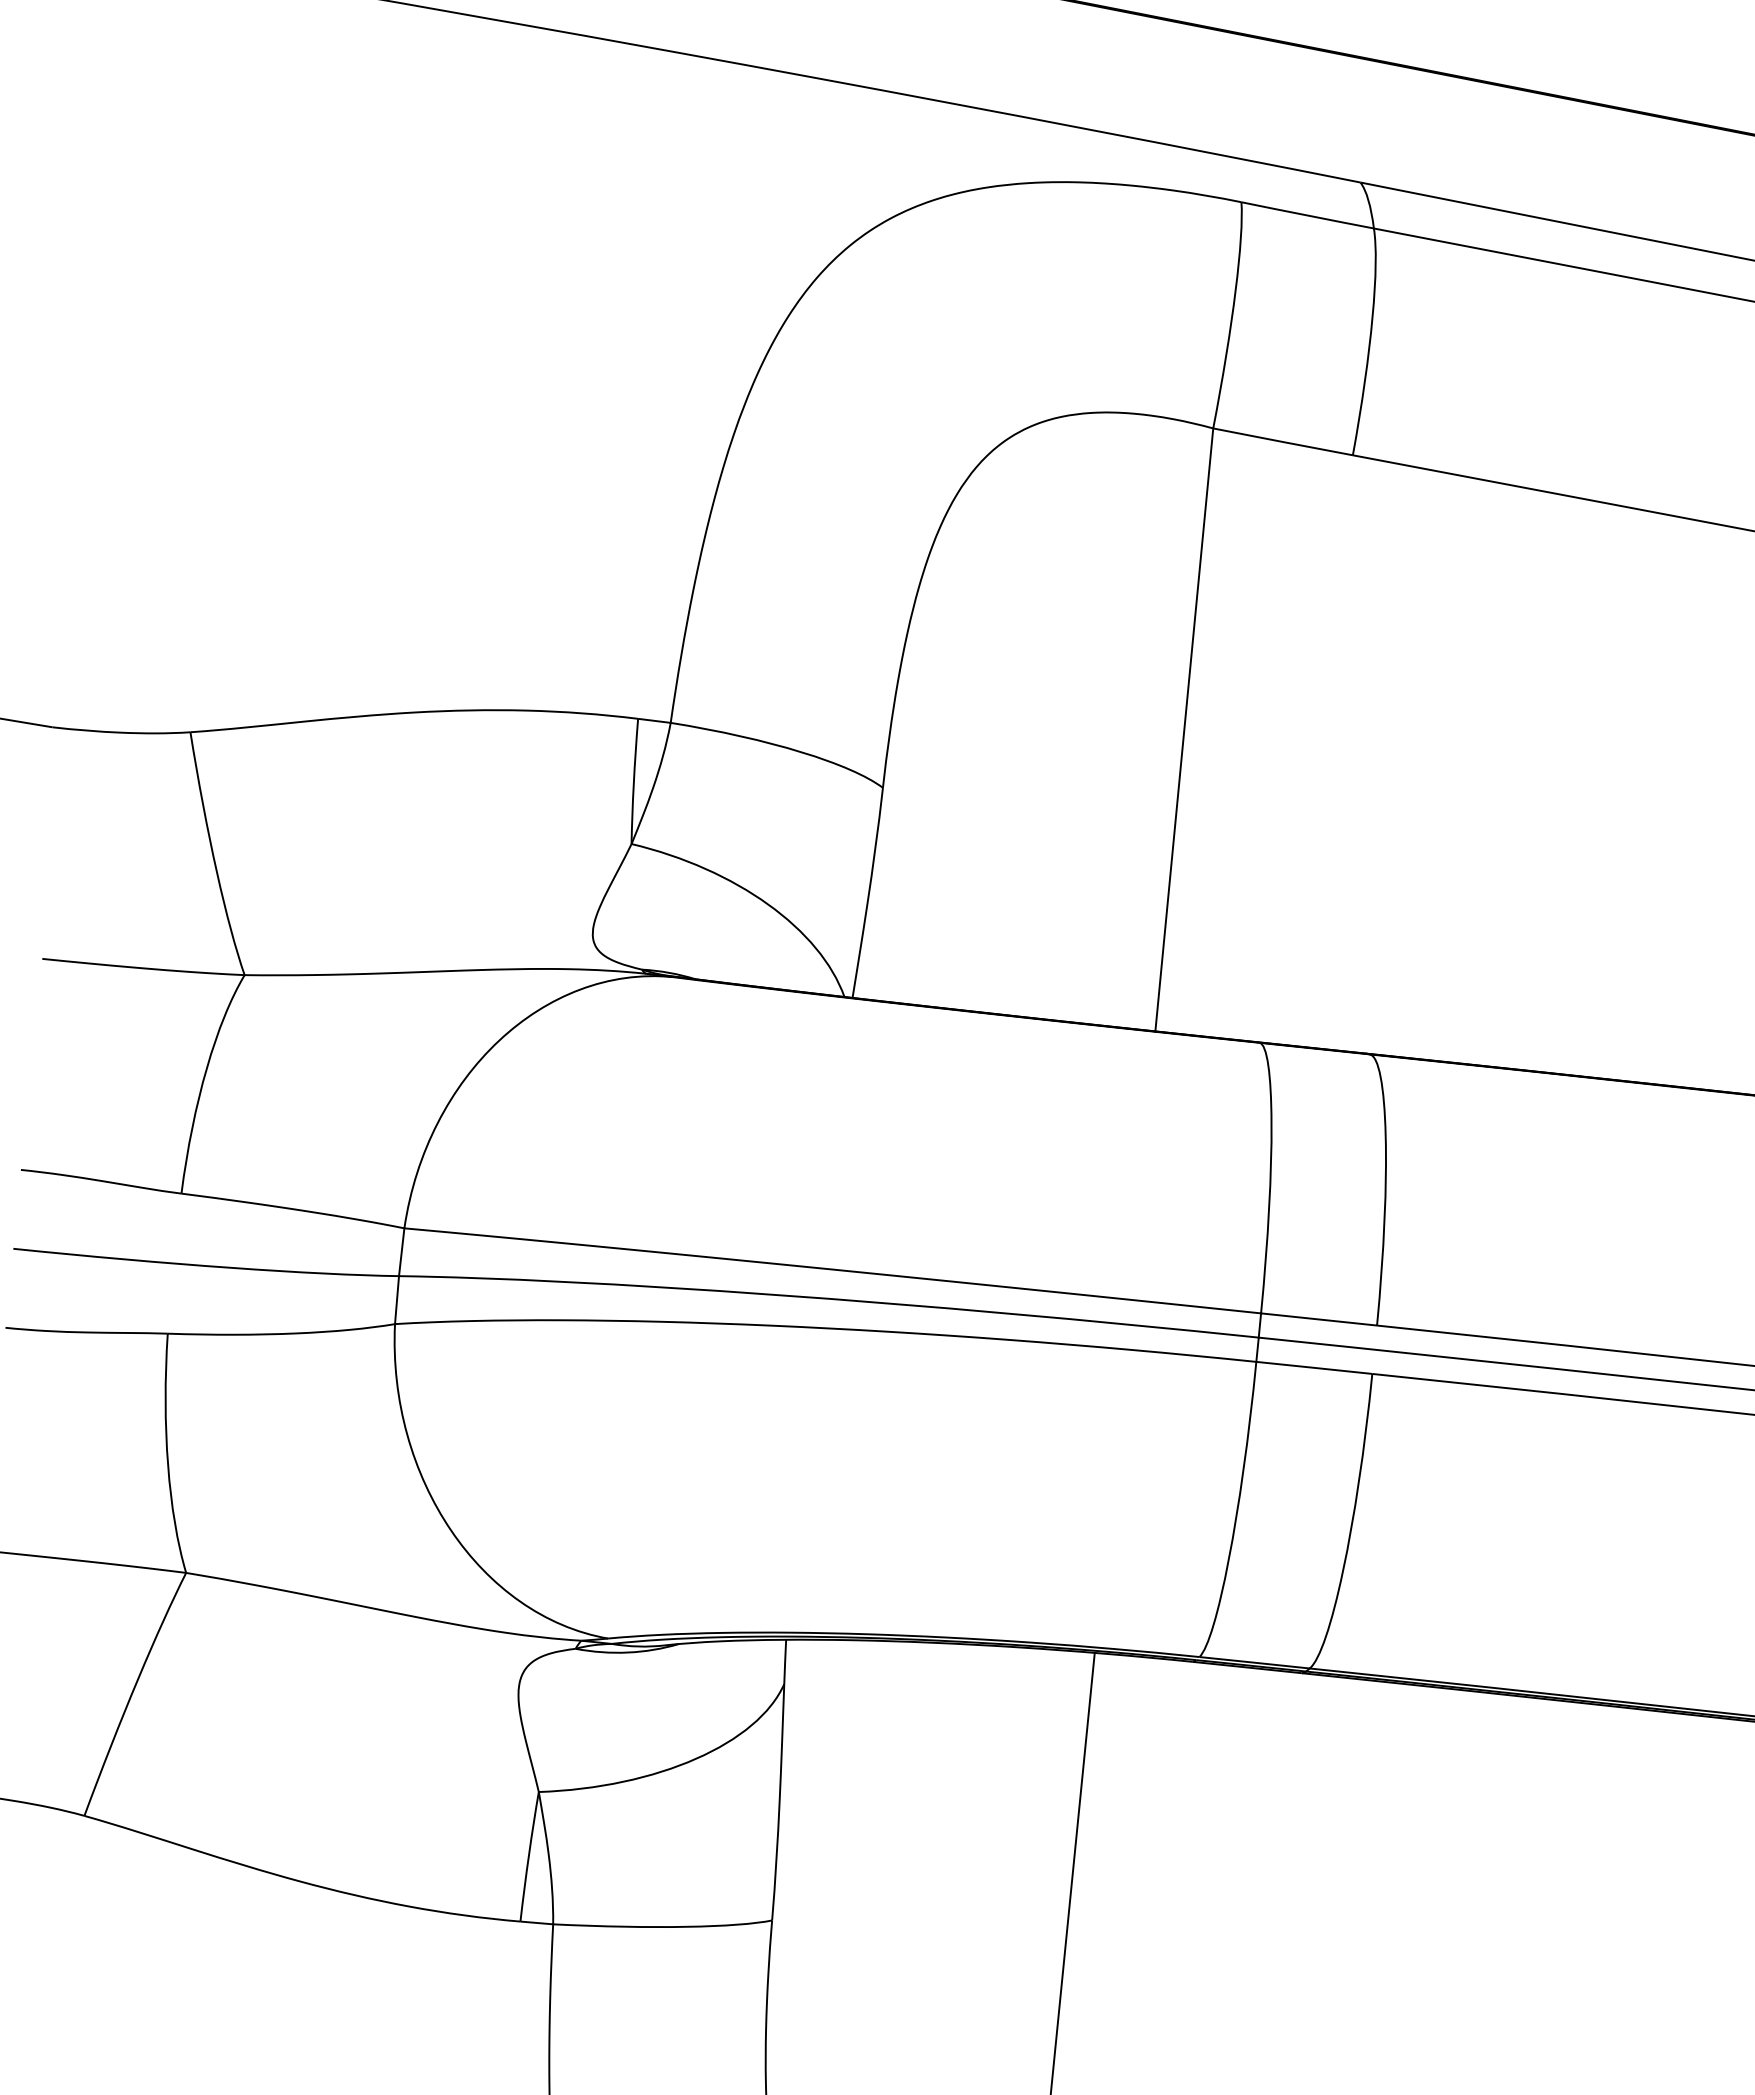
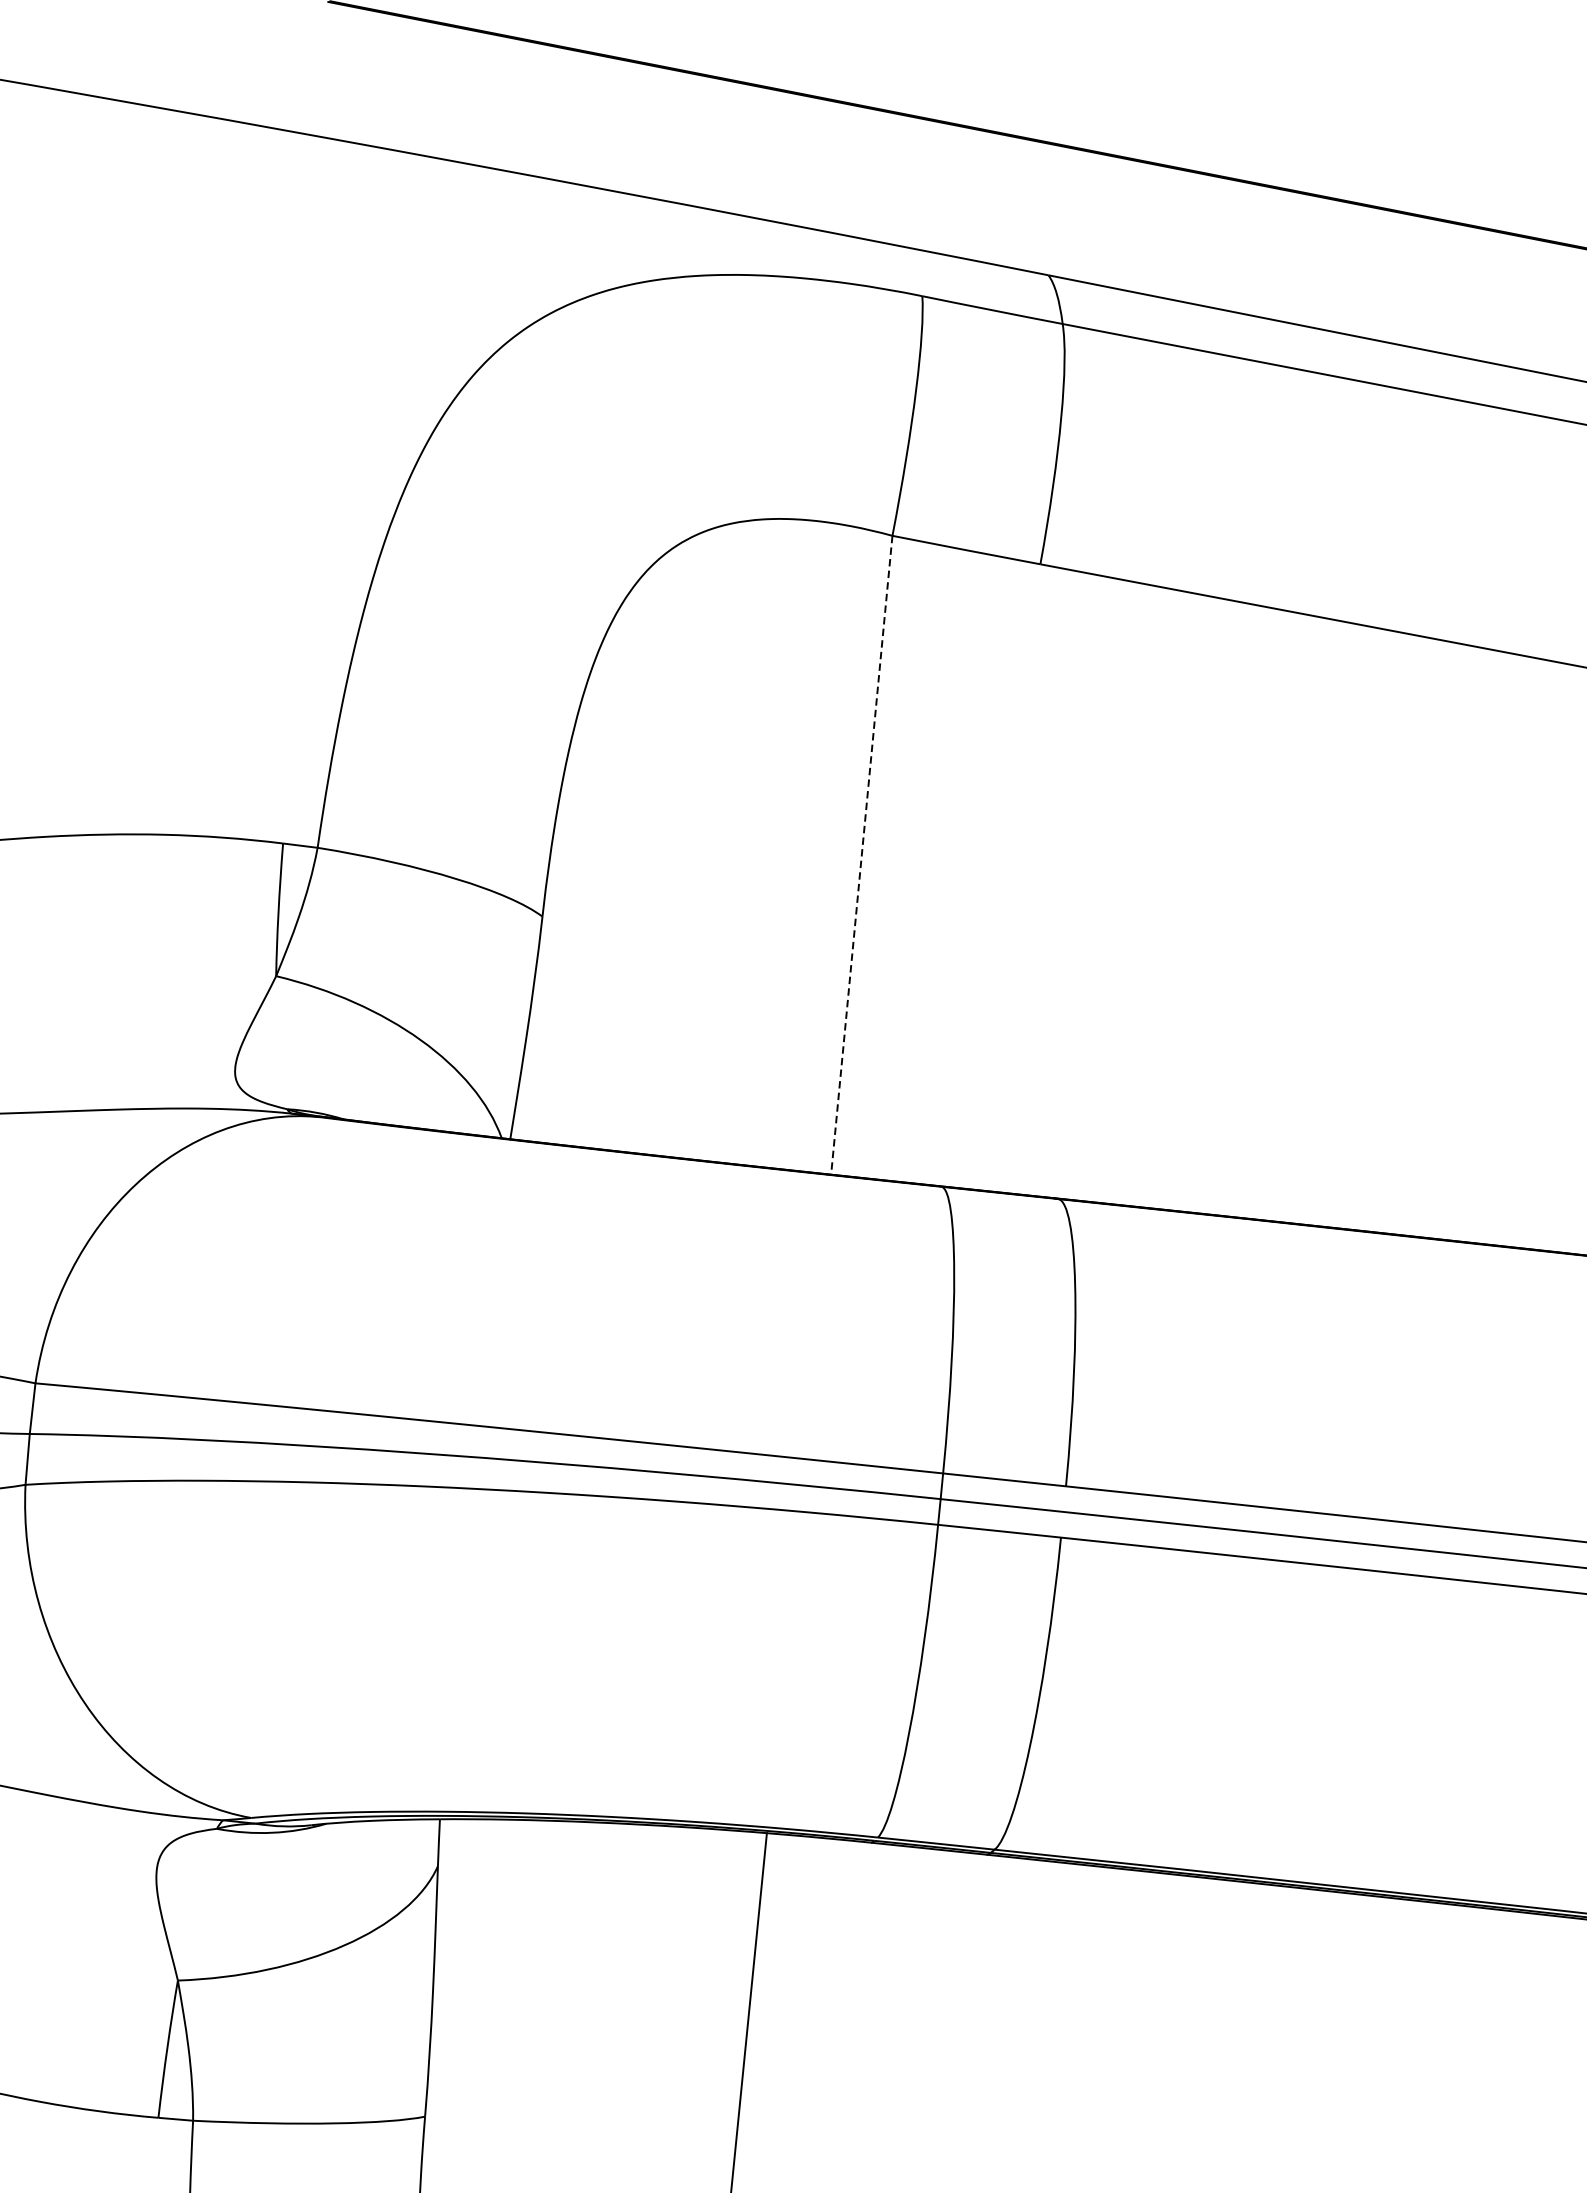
line: (1184, 729) -> (861, 854), solid -> dashed

